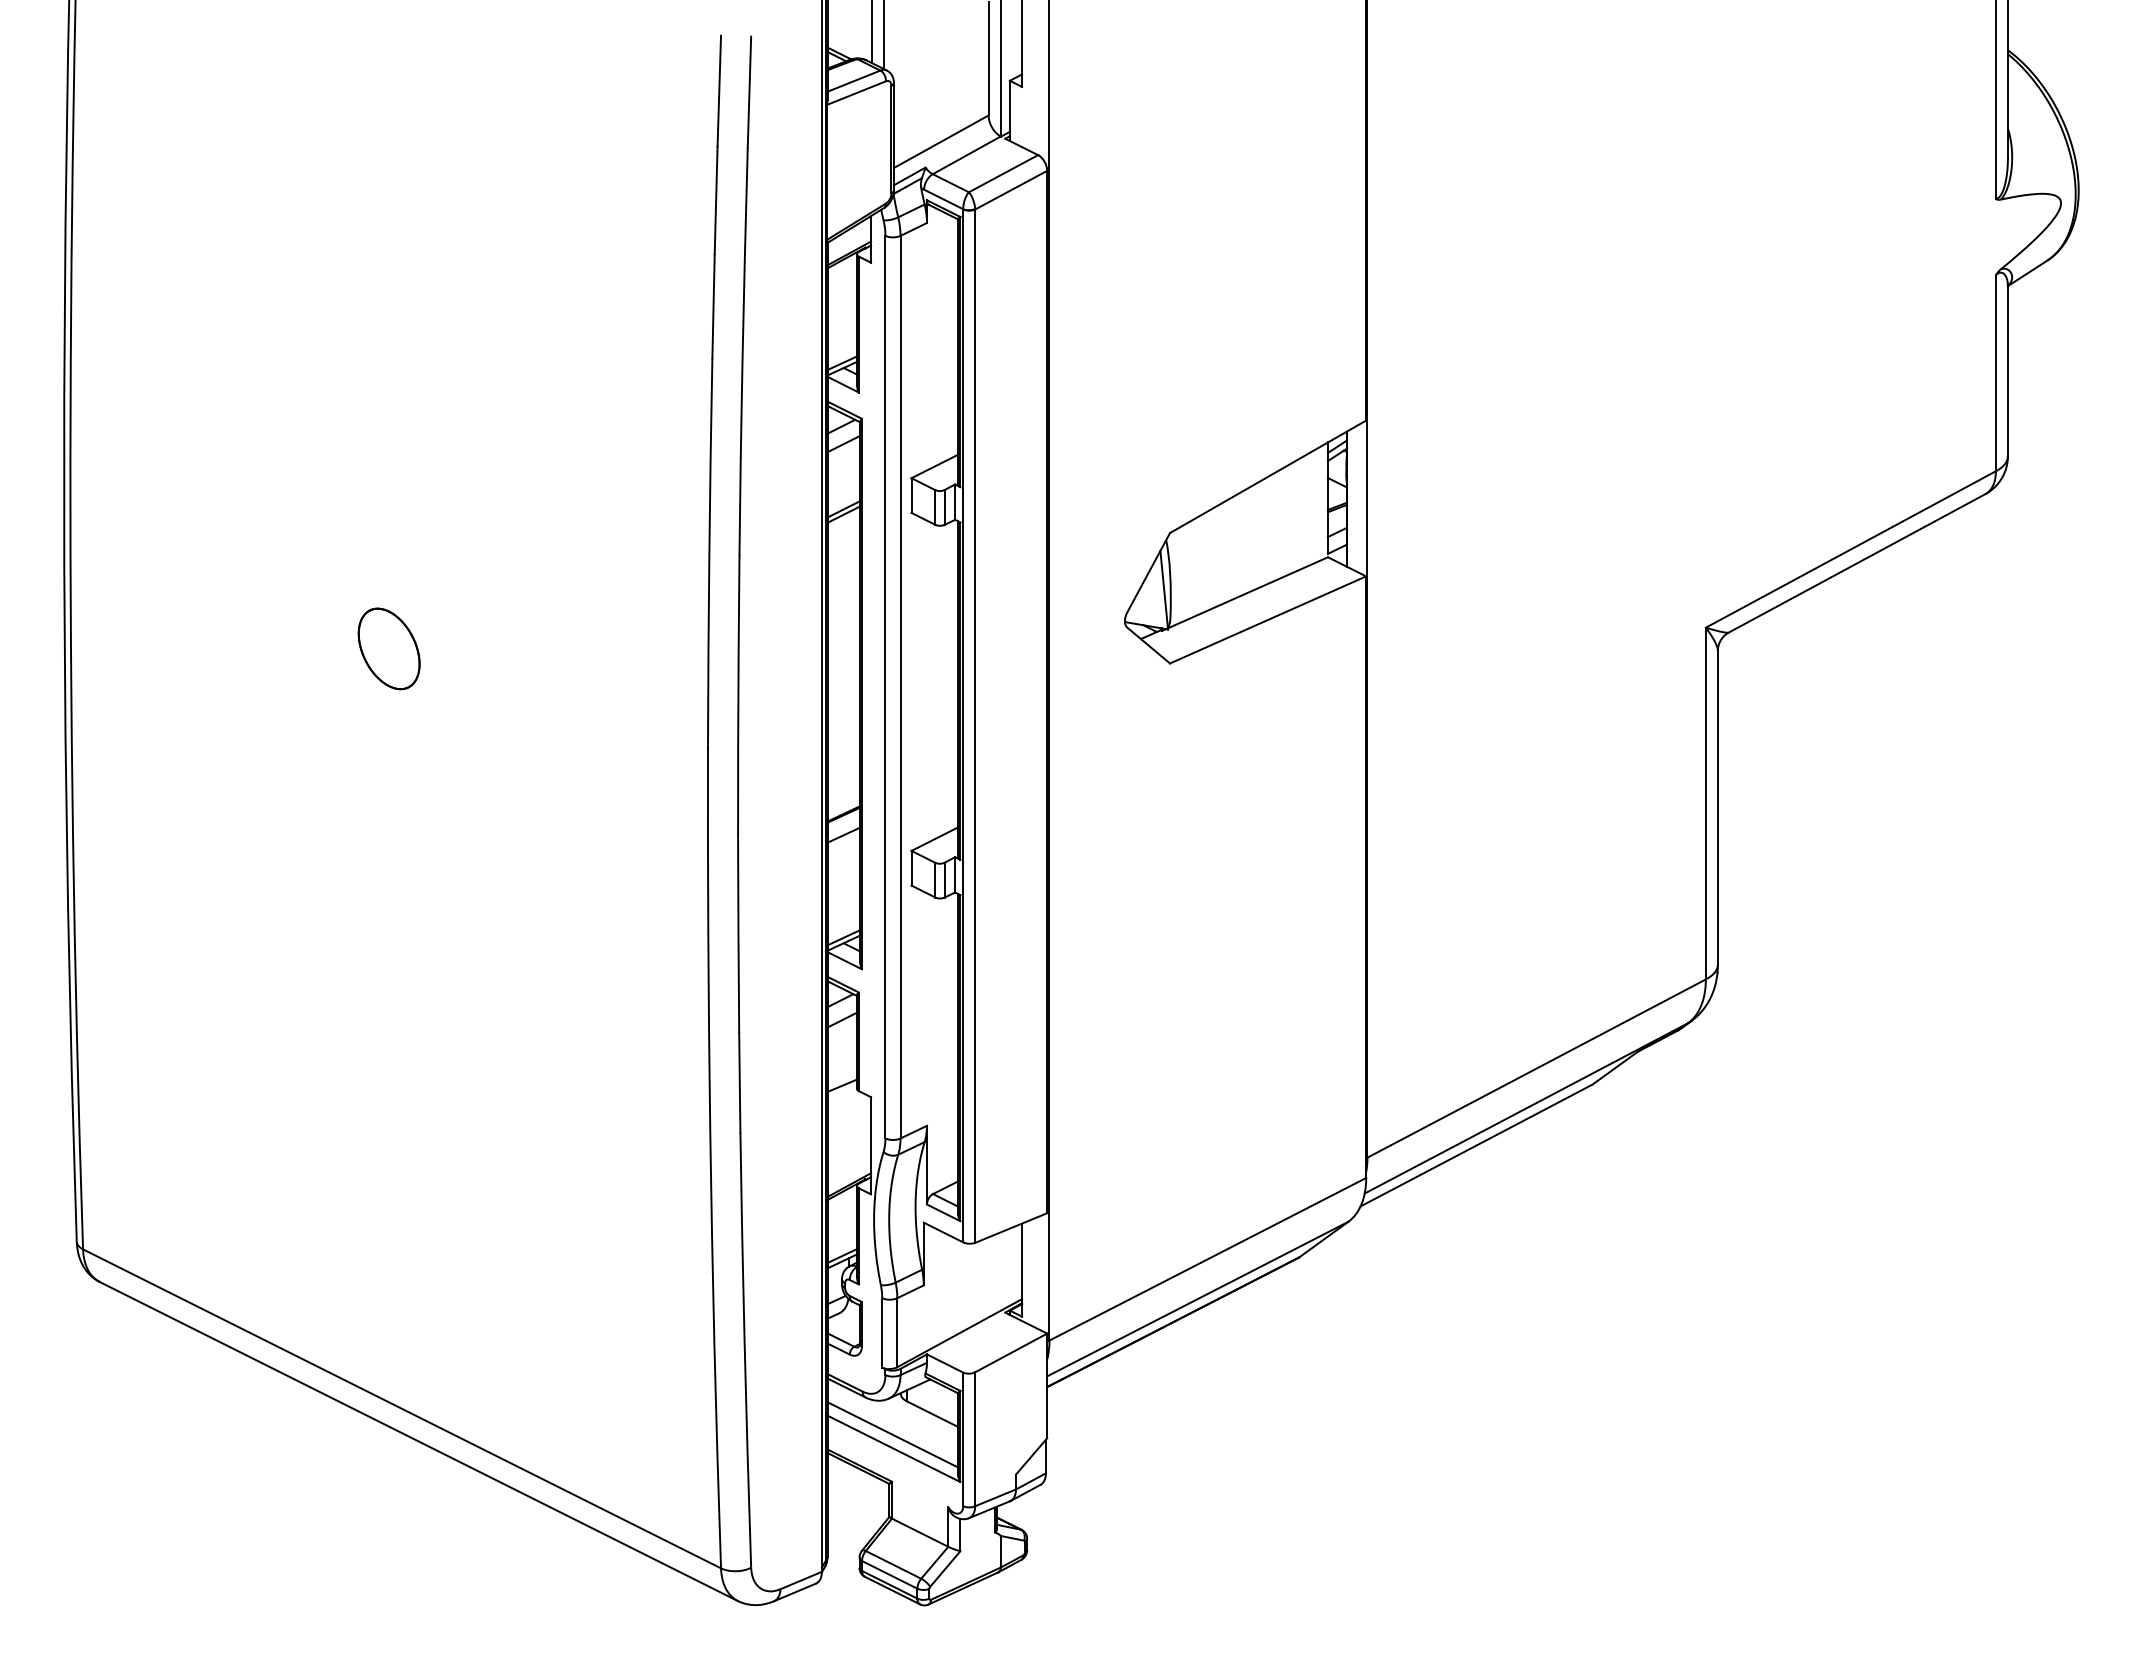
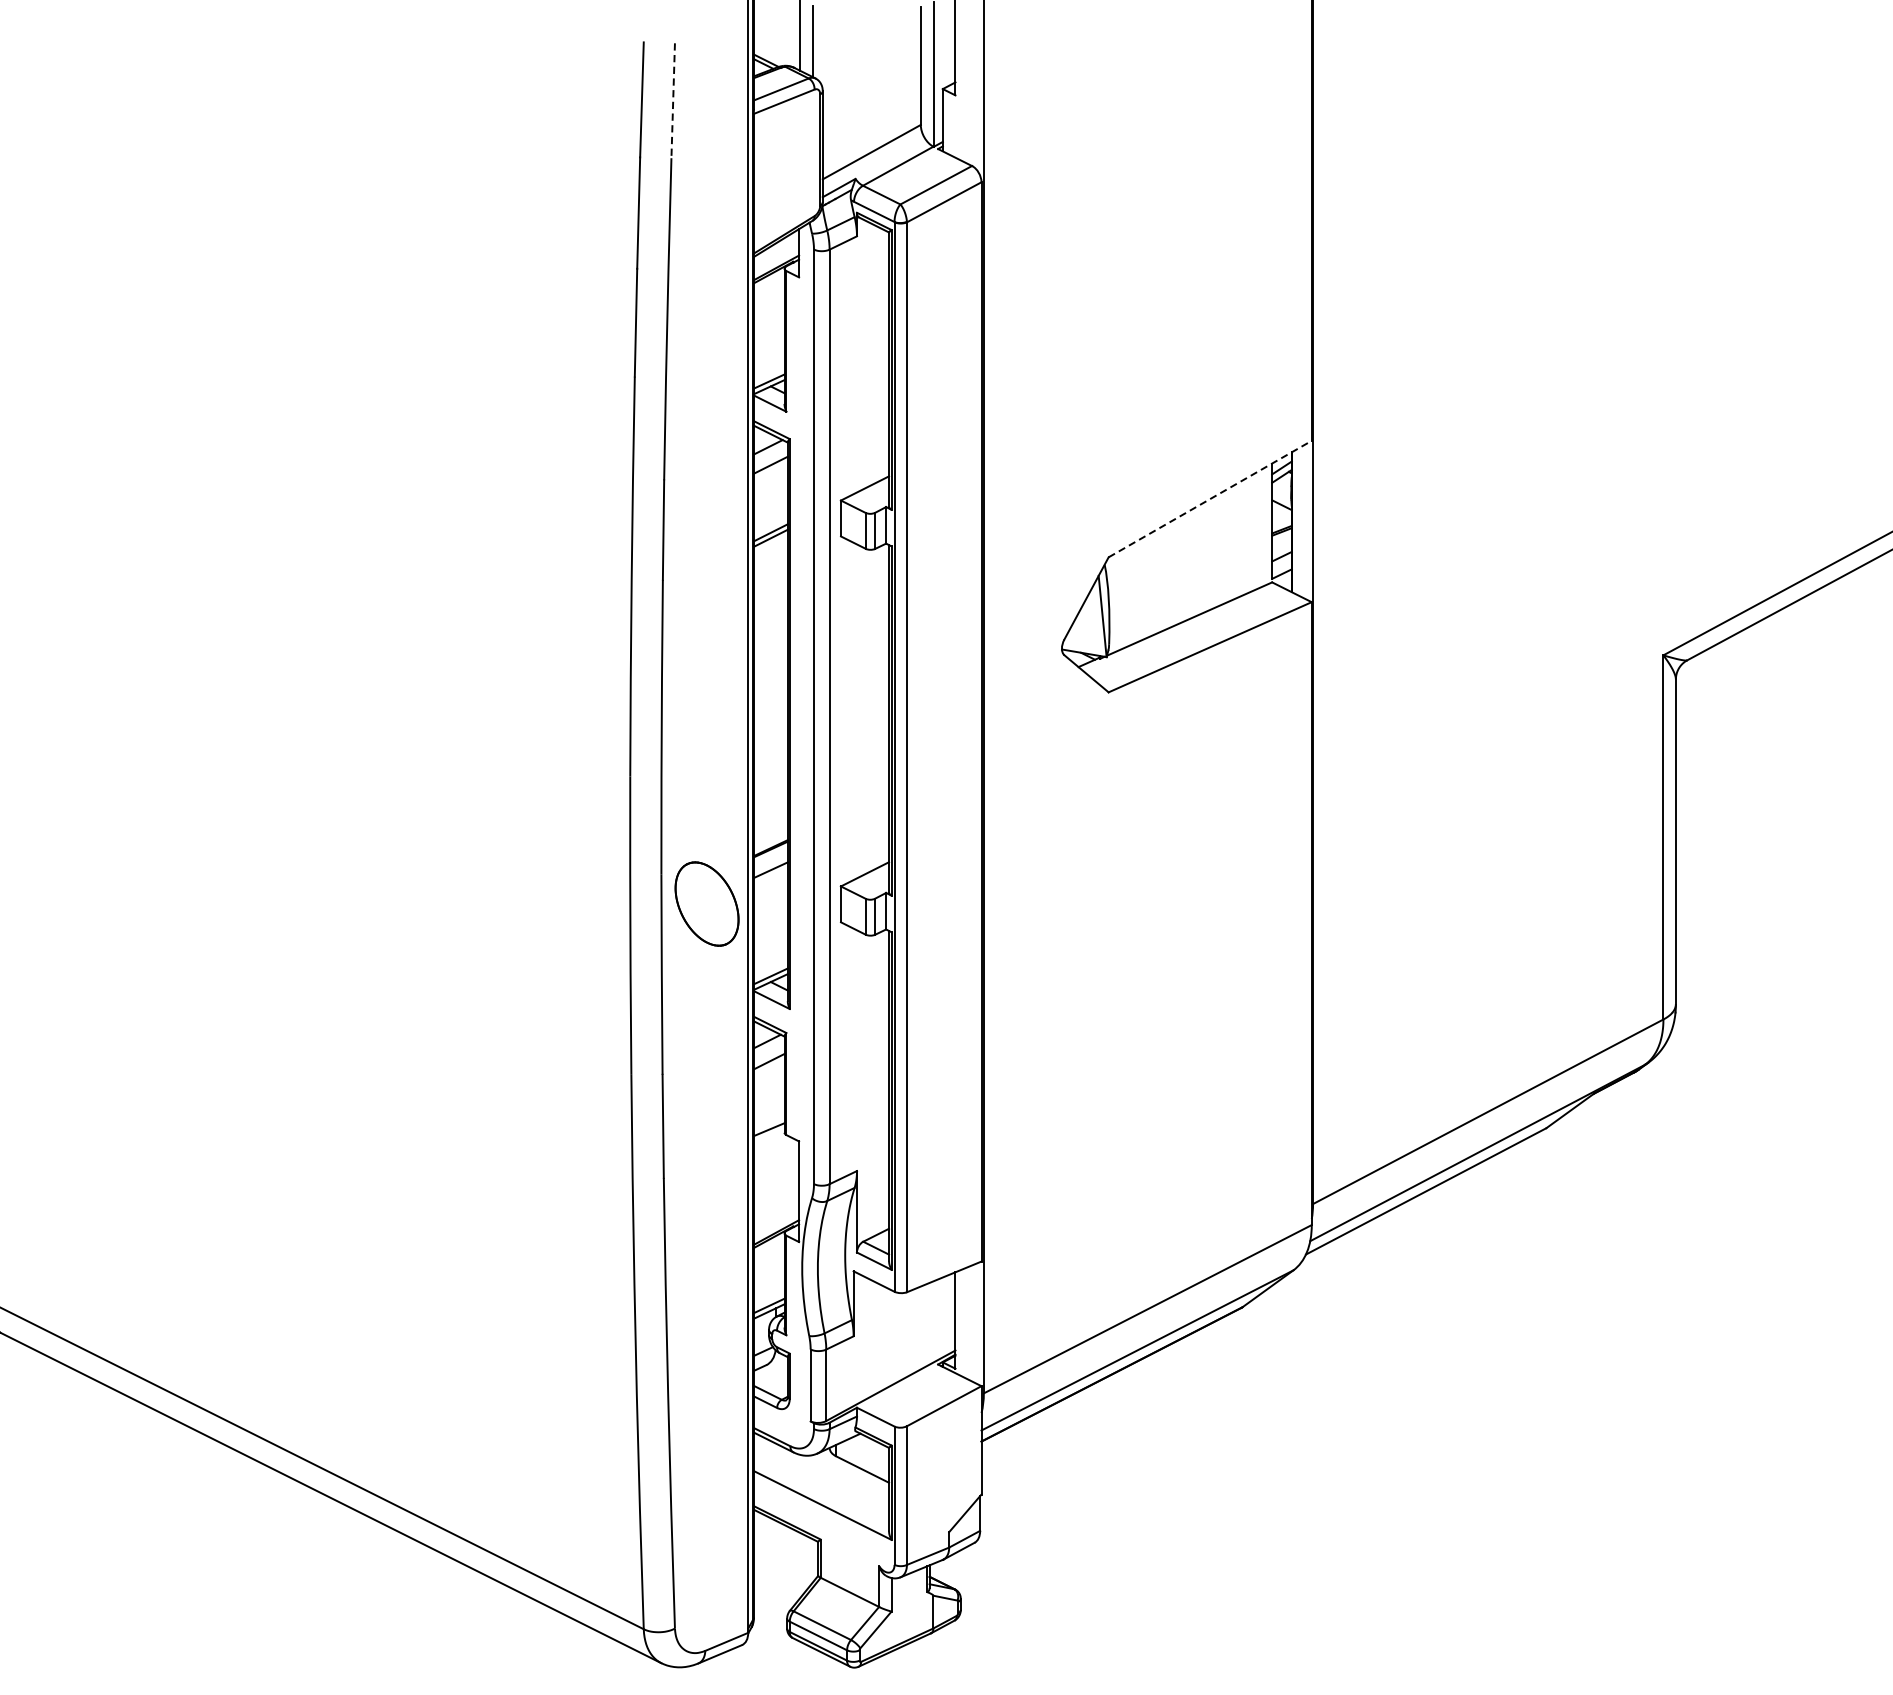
line: (749, 92) -> (673, 101), solid -> dashed
line: (1268, 476) -> (1210, 498), solid -> dashed
part: (388, 648) -> (706, 903), moved
line: (892, 1434) -> (821, 1490), removed

